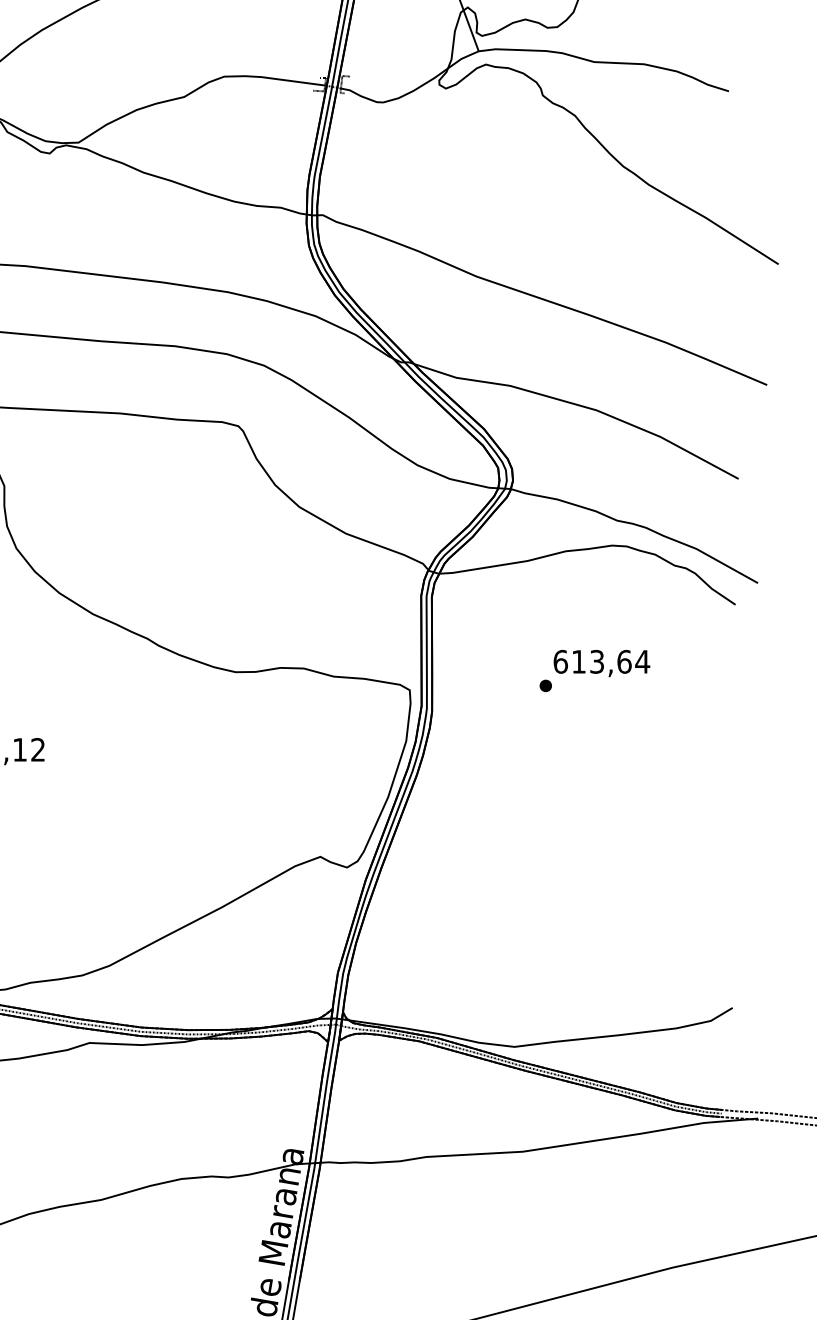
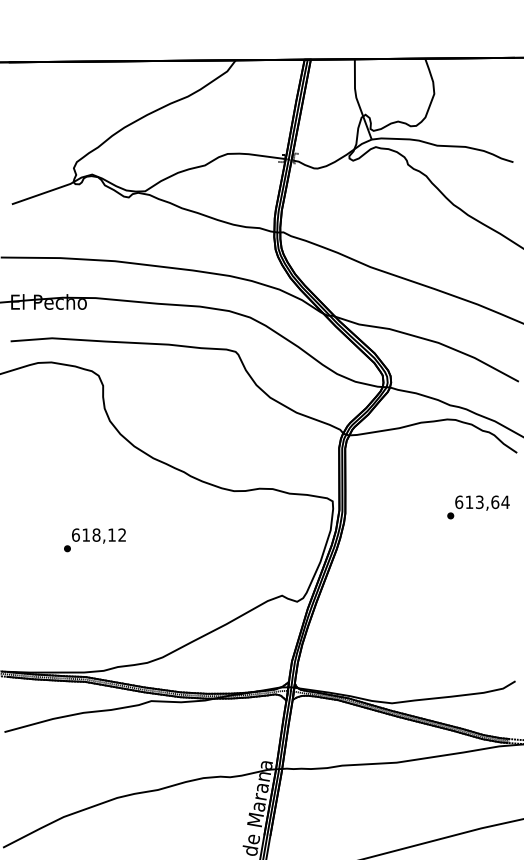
text: (594, 671) -> (478, 507), moved

